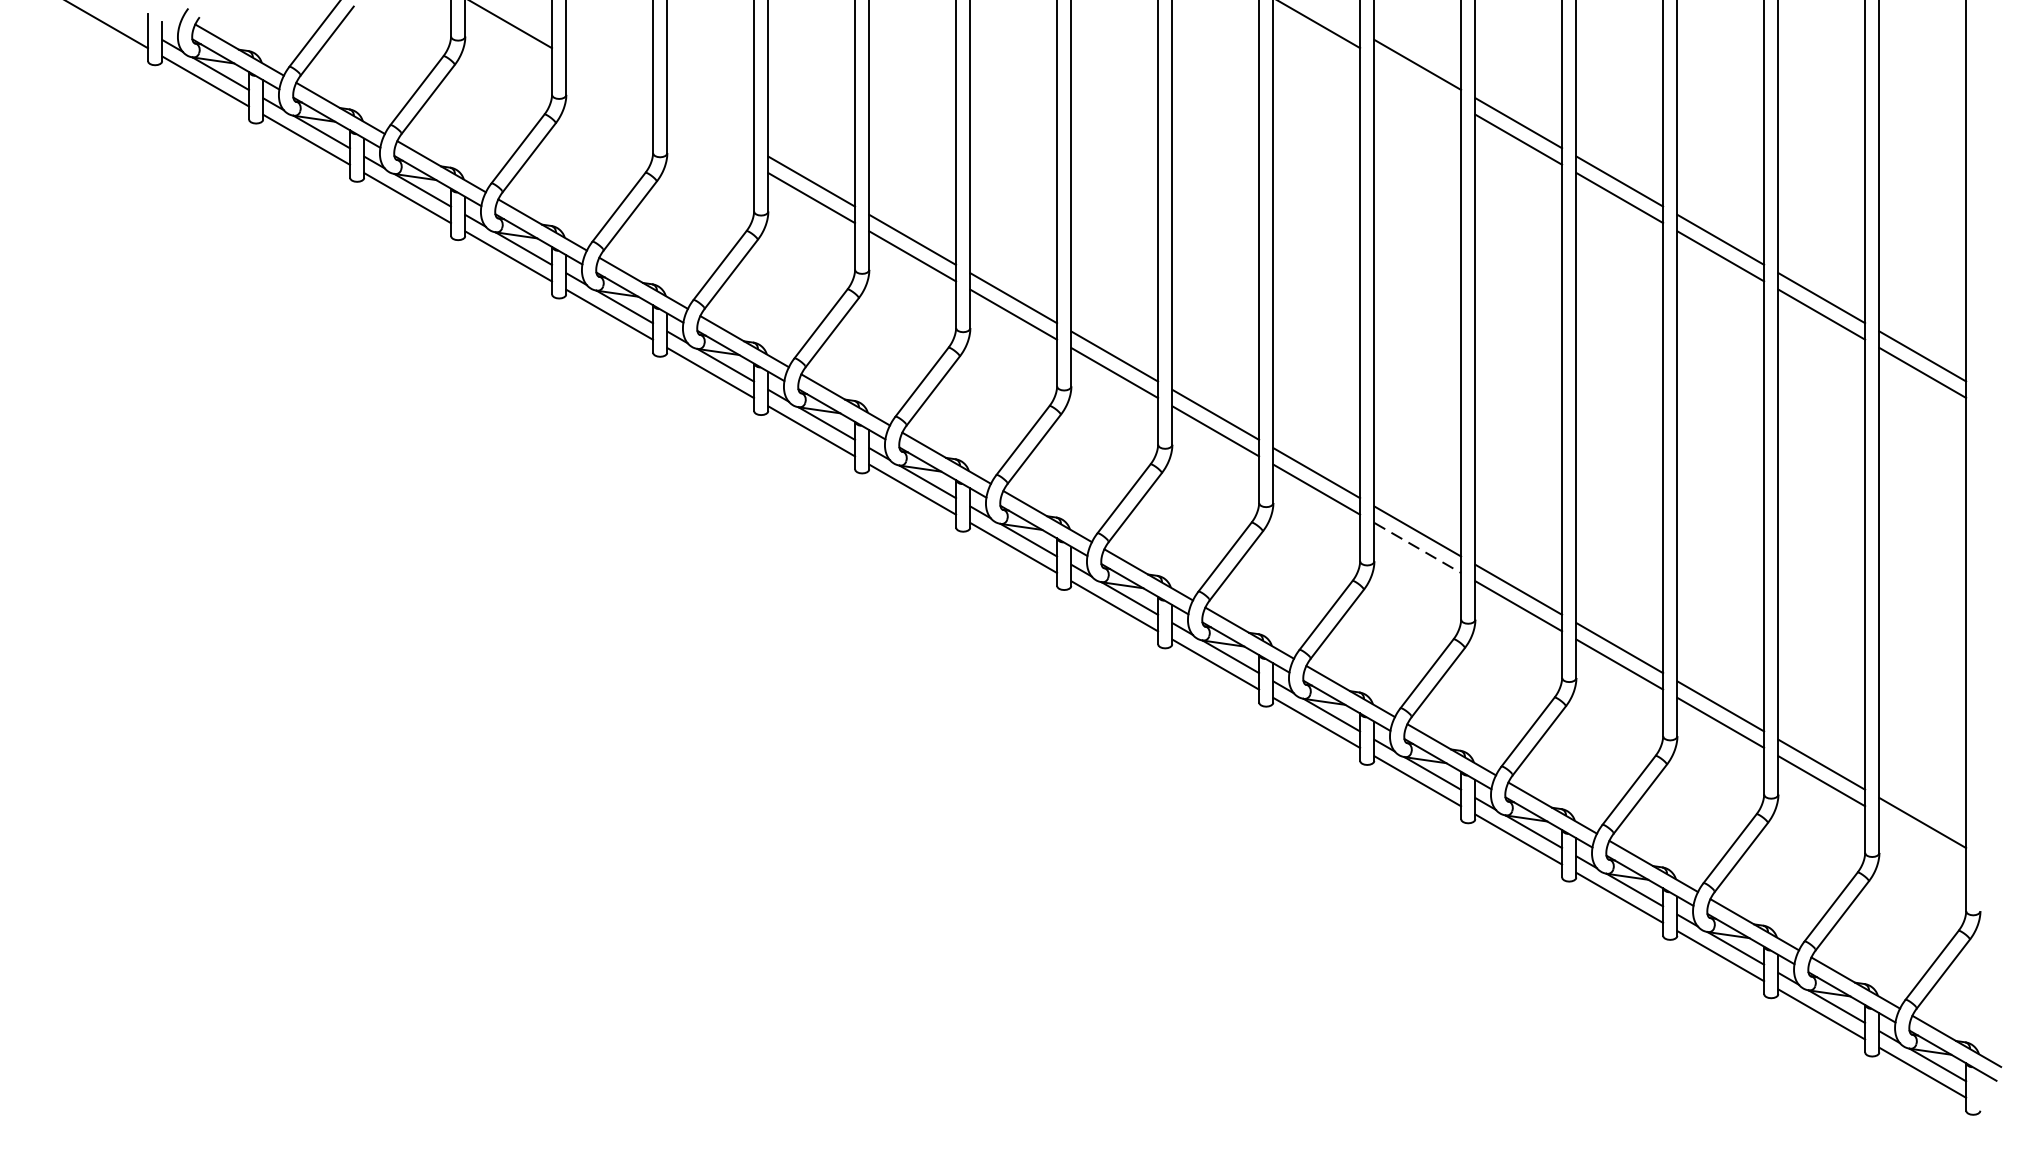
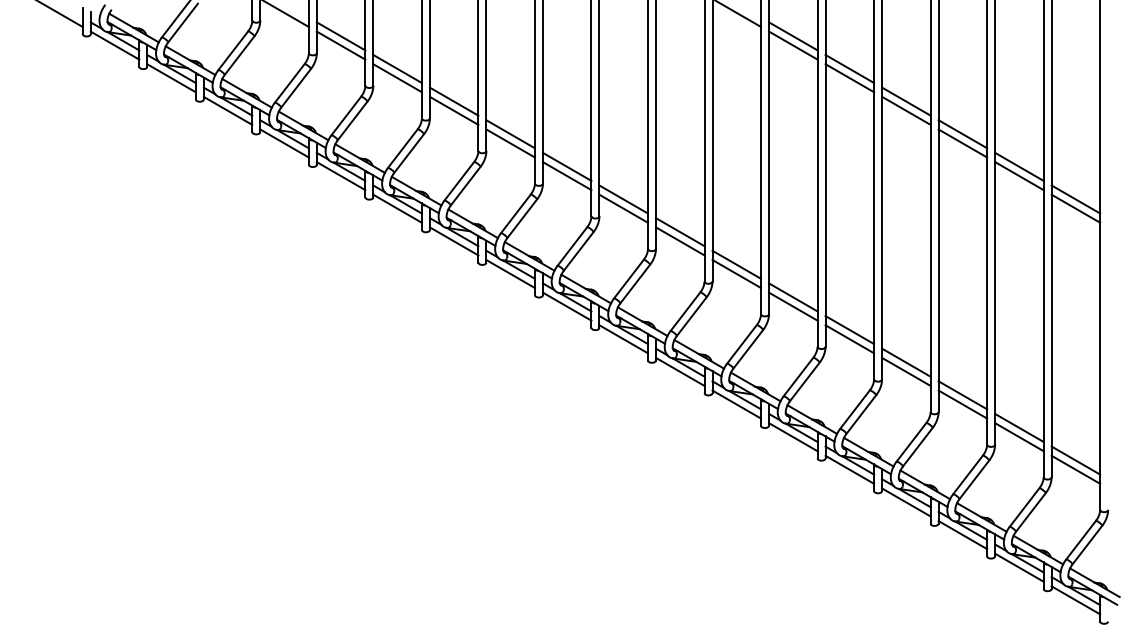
line: (608, 65) -> (340, 36), added
line: (608, 81) -> (340, 45), added
line: (1418, 81) -> (793, 45), added
line: (710, 124) -> (397, 69), added
line: (710, 140) -> (397, 78), added
line: (1418, 547) -> (793, 306), dashed -> solid
line: (1922, 838) -> (1075, 469), added

